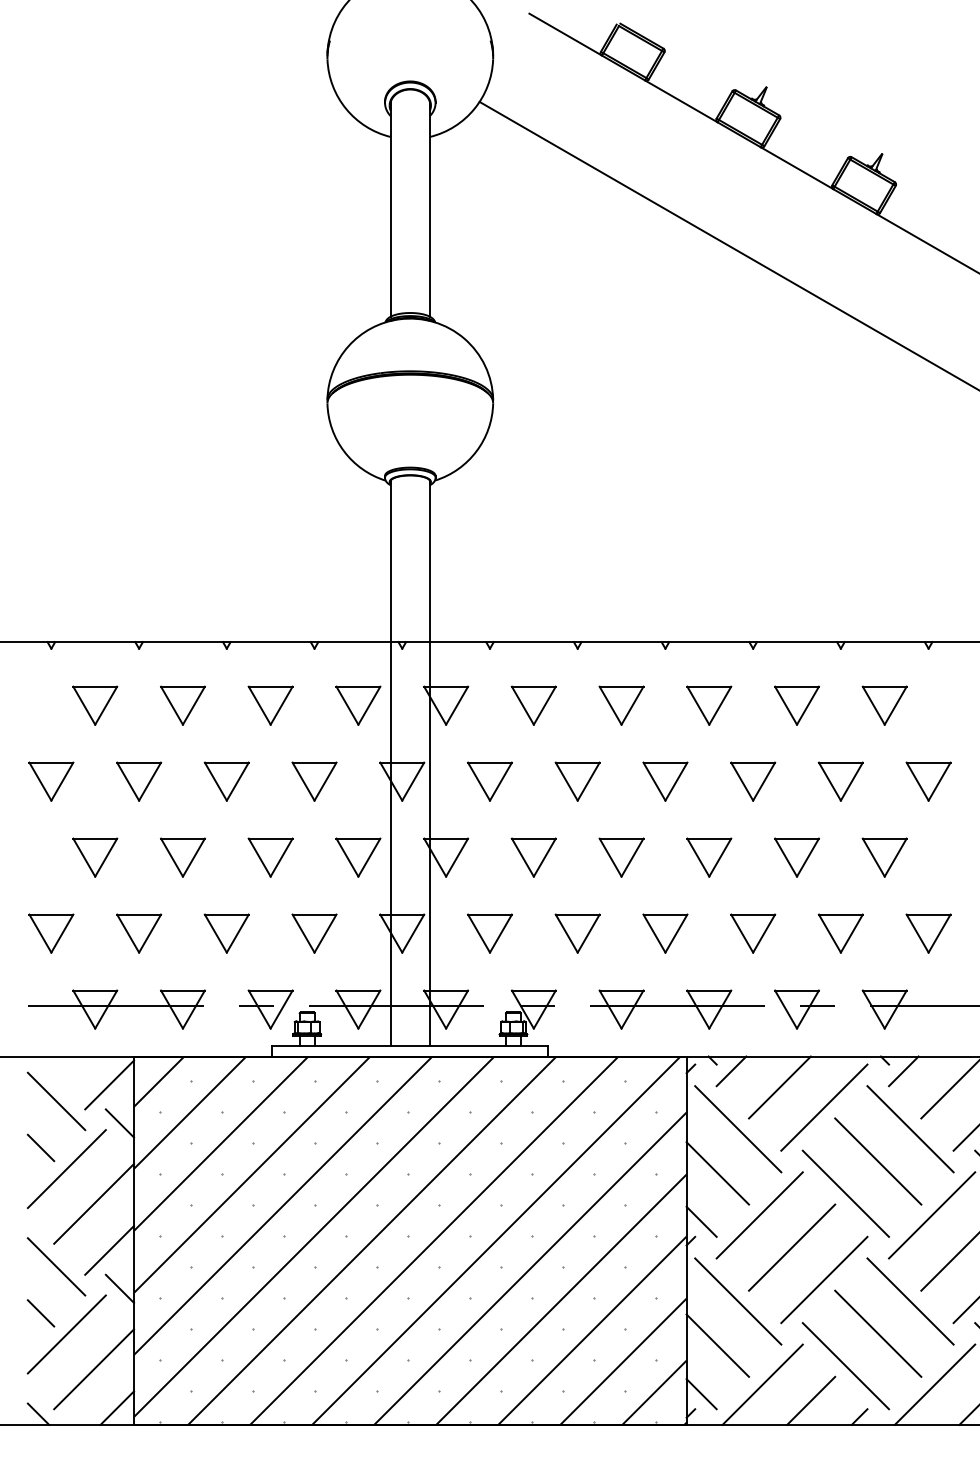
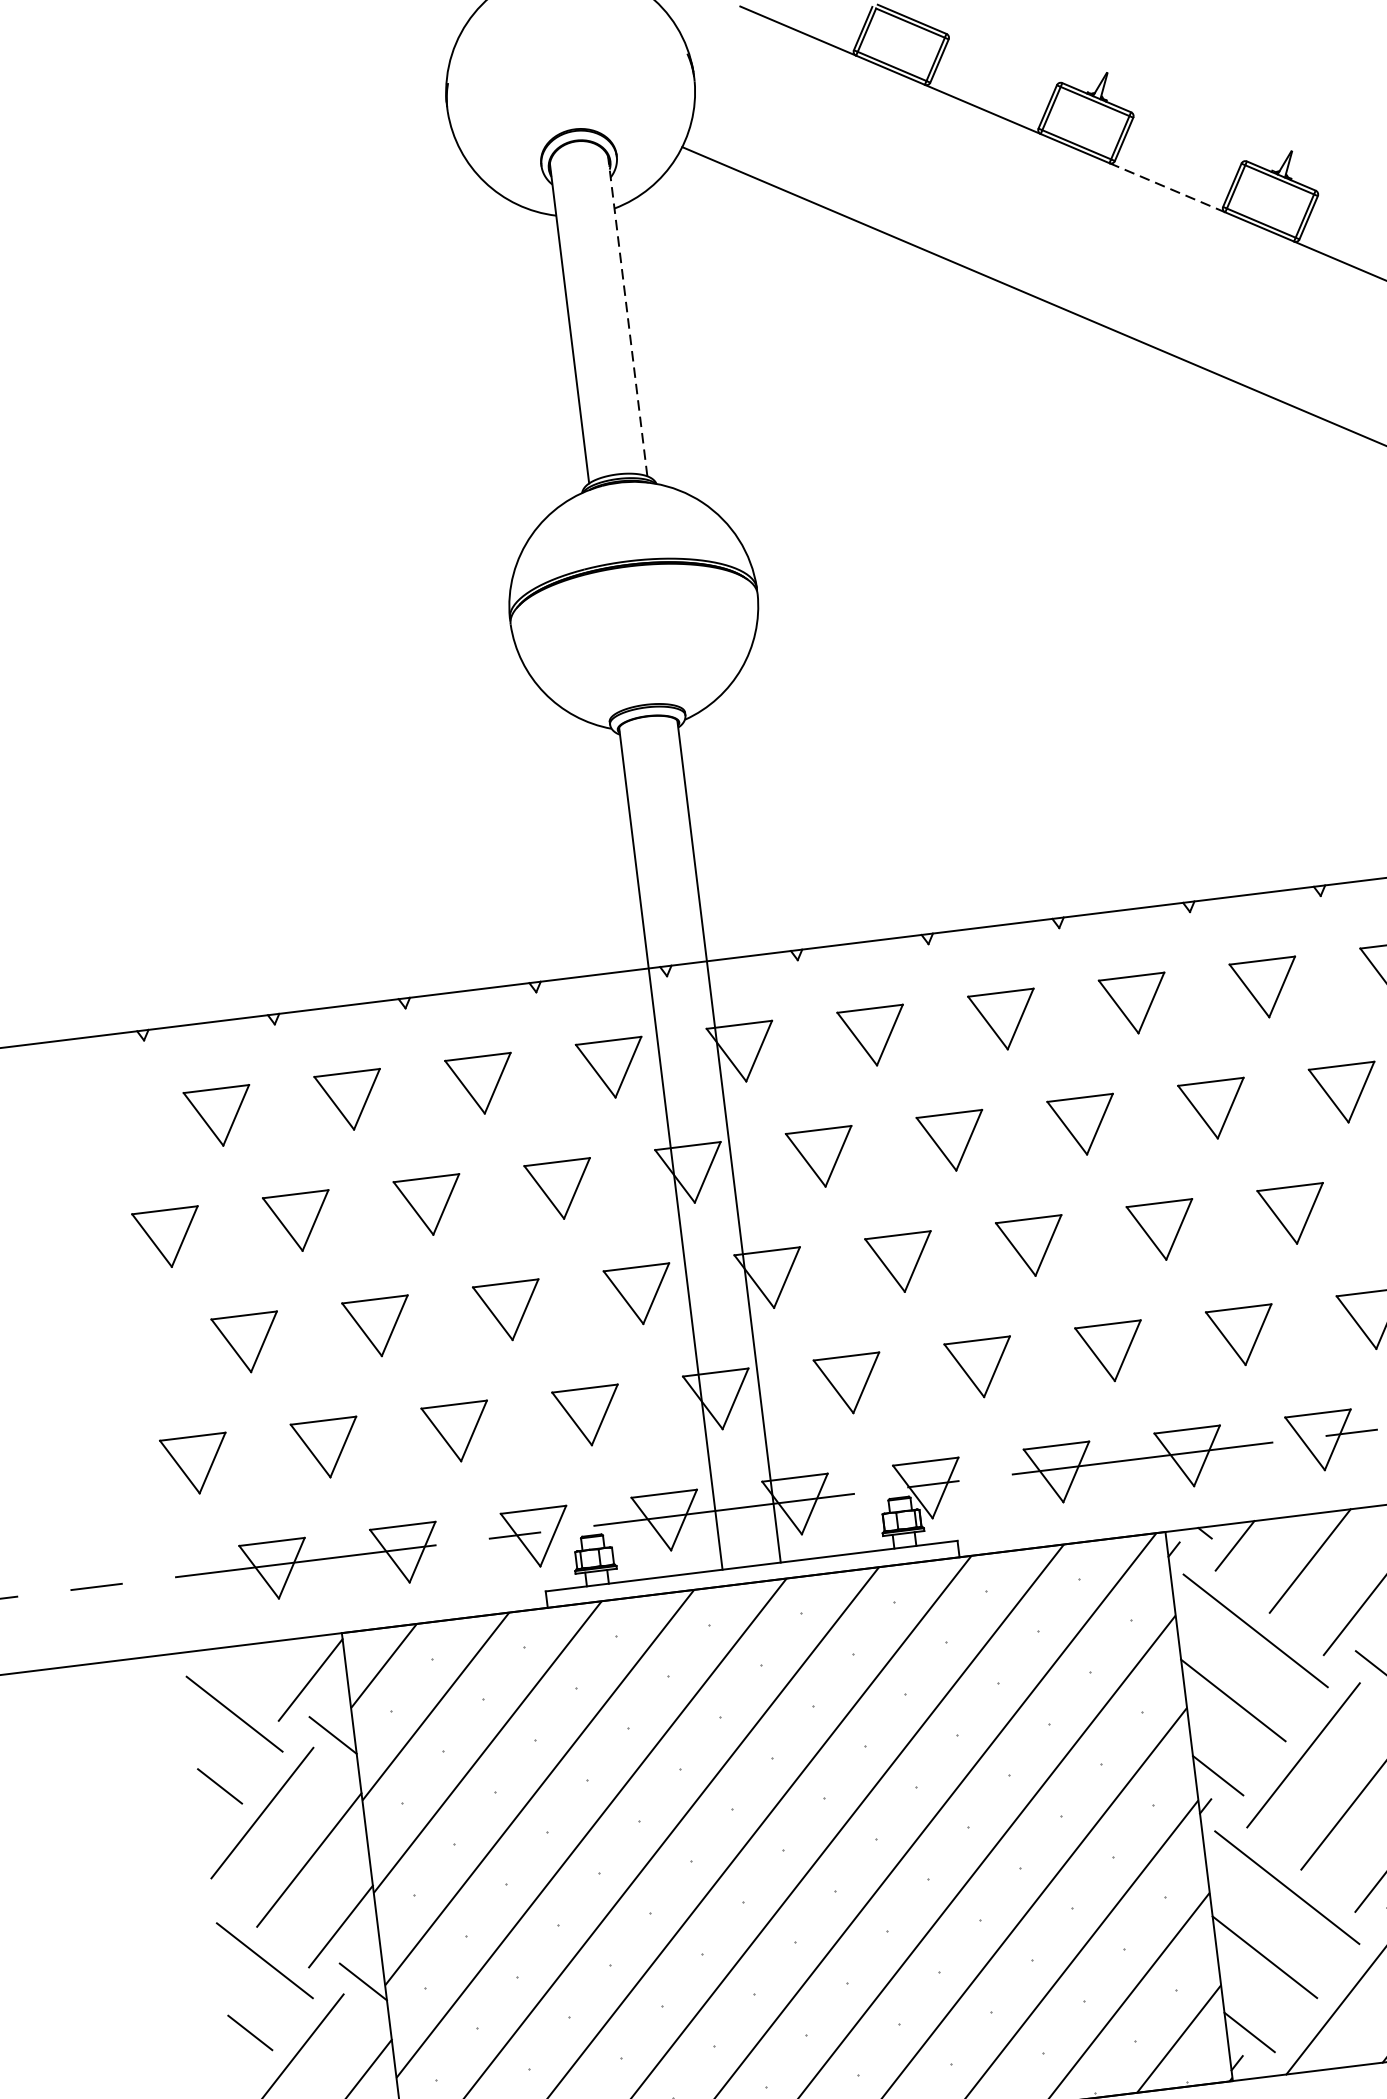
line: (796, 168) -> (1166, 188), solid -> dashed
line: (429, 208) -> (627, 315), solid -> dashed

